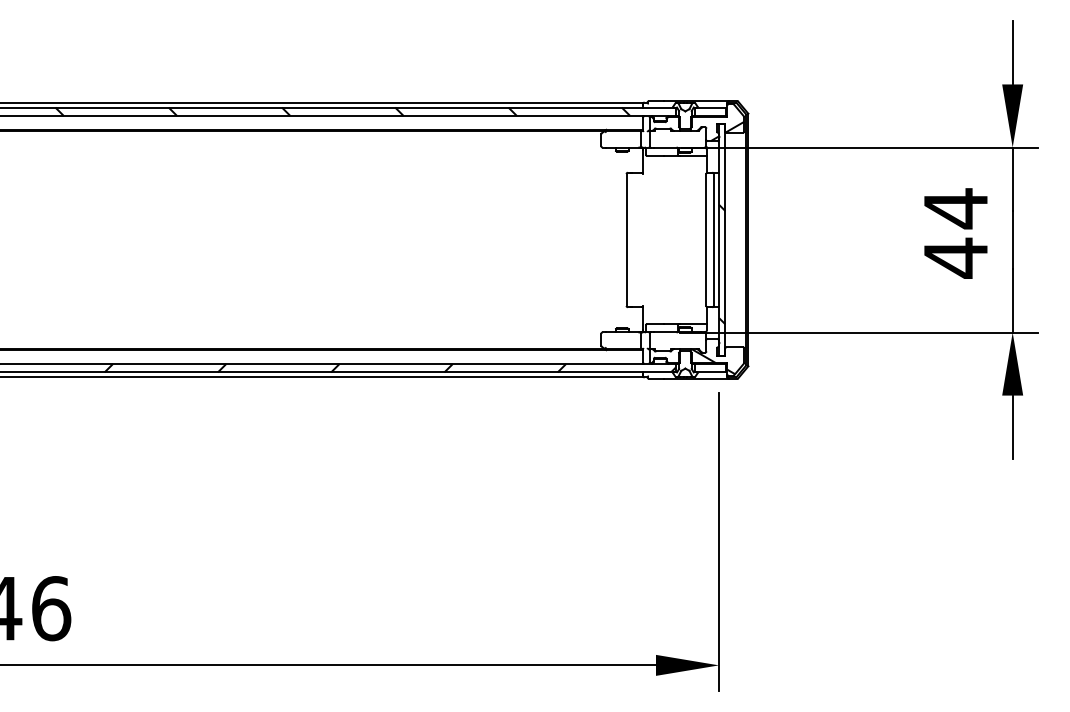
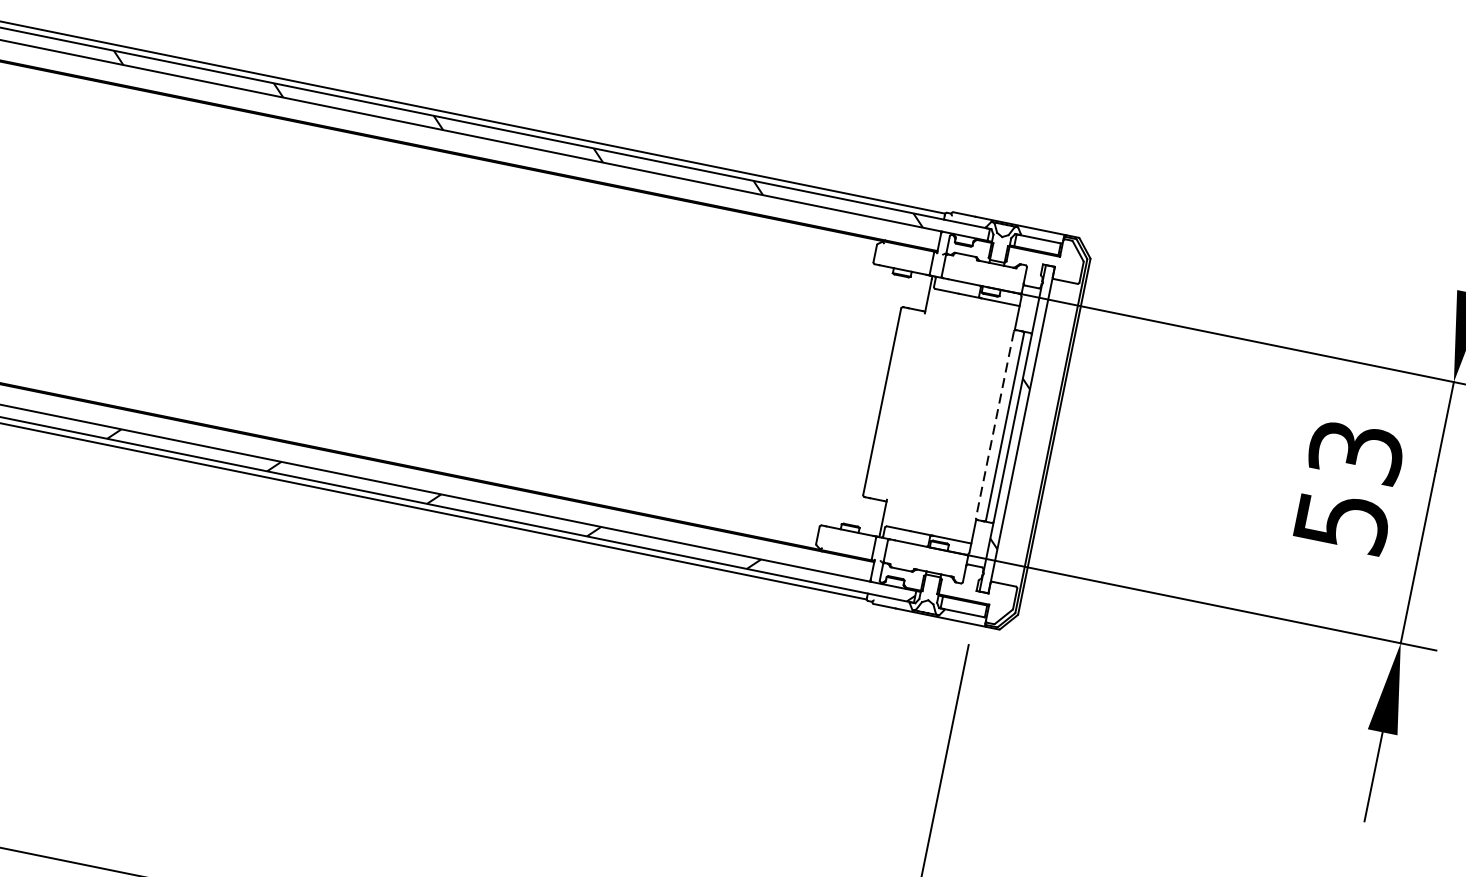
hatch: (727, 131) -> (1055, 277), removed
text: (955, 233) -> (1348, 487), 44 -> 53
line: (706, 240) -> (994, 425), solid -> dashed
hatch: (713, 361) -> (970, 598), removed

